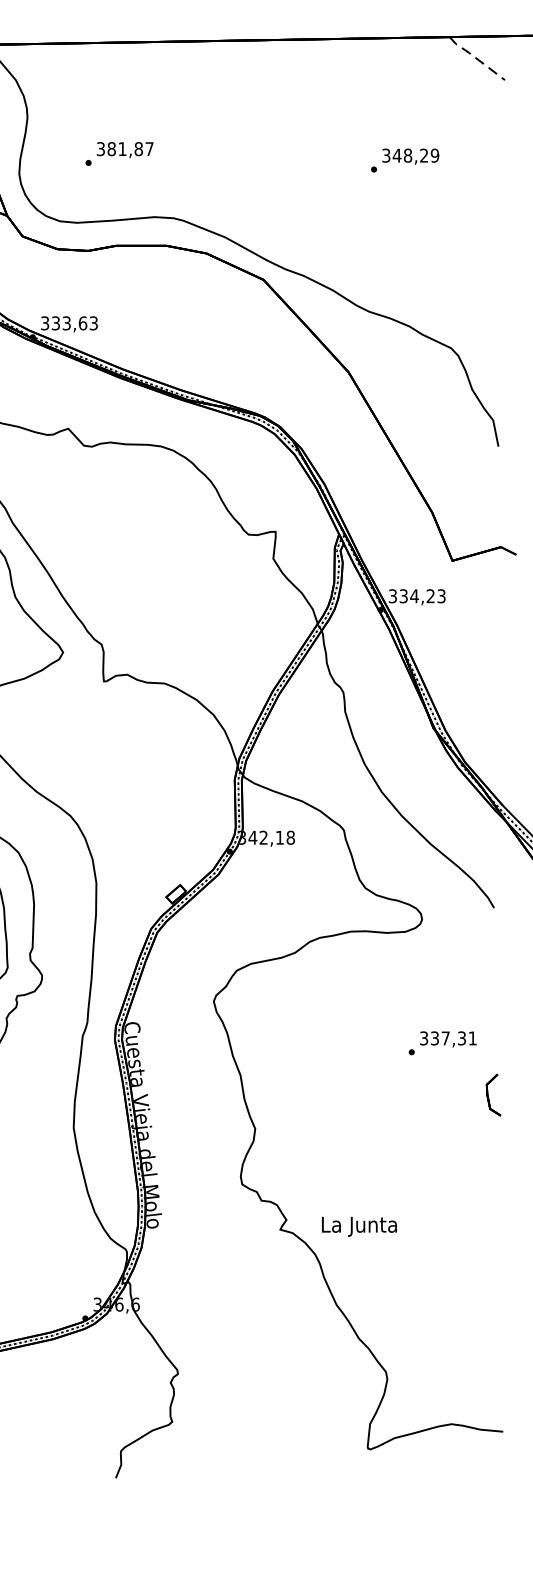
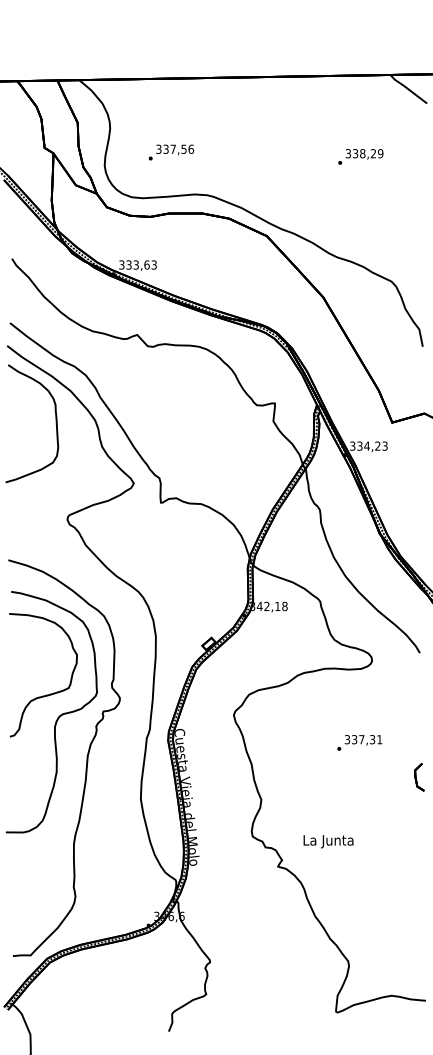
line: (475, 57) -> (407, 88), dashed -> solid
text: (130, 147) -> (178, 148), 381,87 -> 337,56
text: (397, 155) -> (355, 153), 348,29 -> 338,29
text: (442, 1042) -> (359, 742), moved
text: (359, 1226) -> (328, 841), moved

